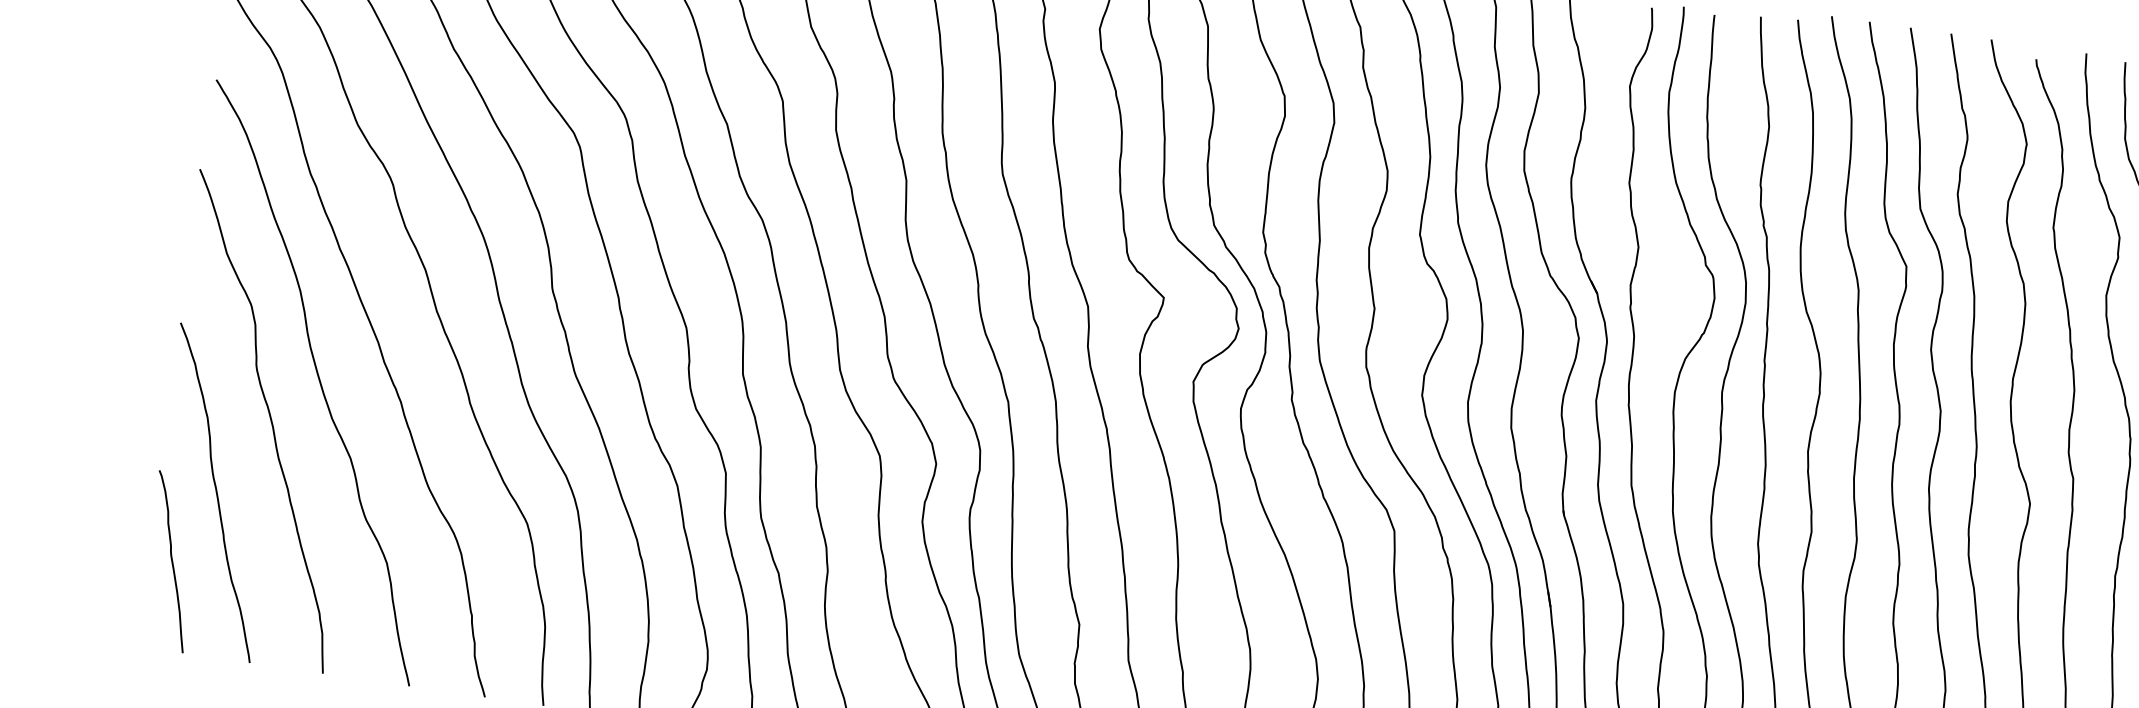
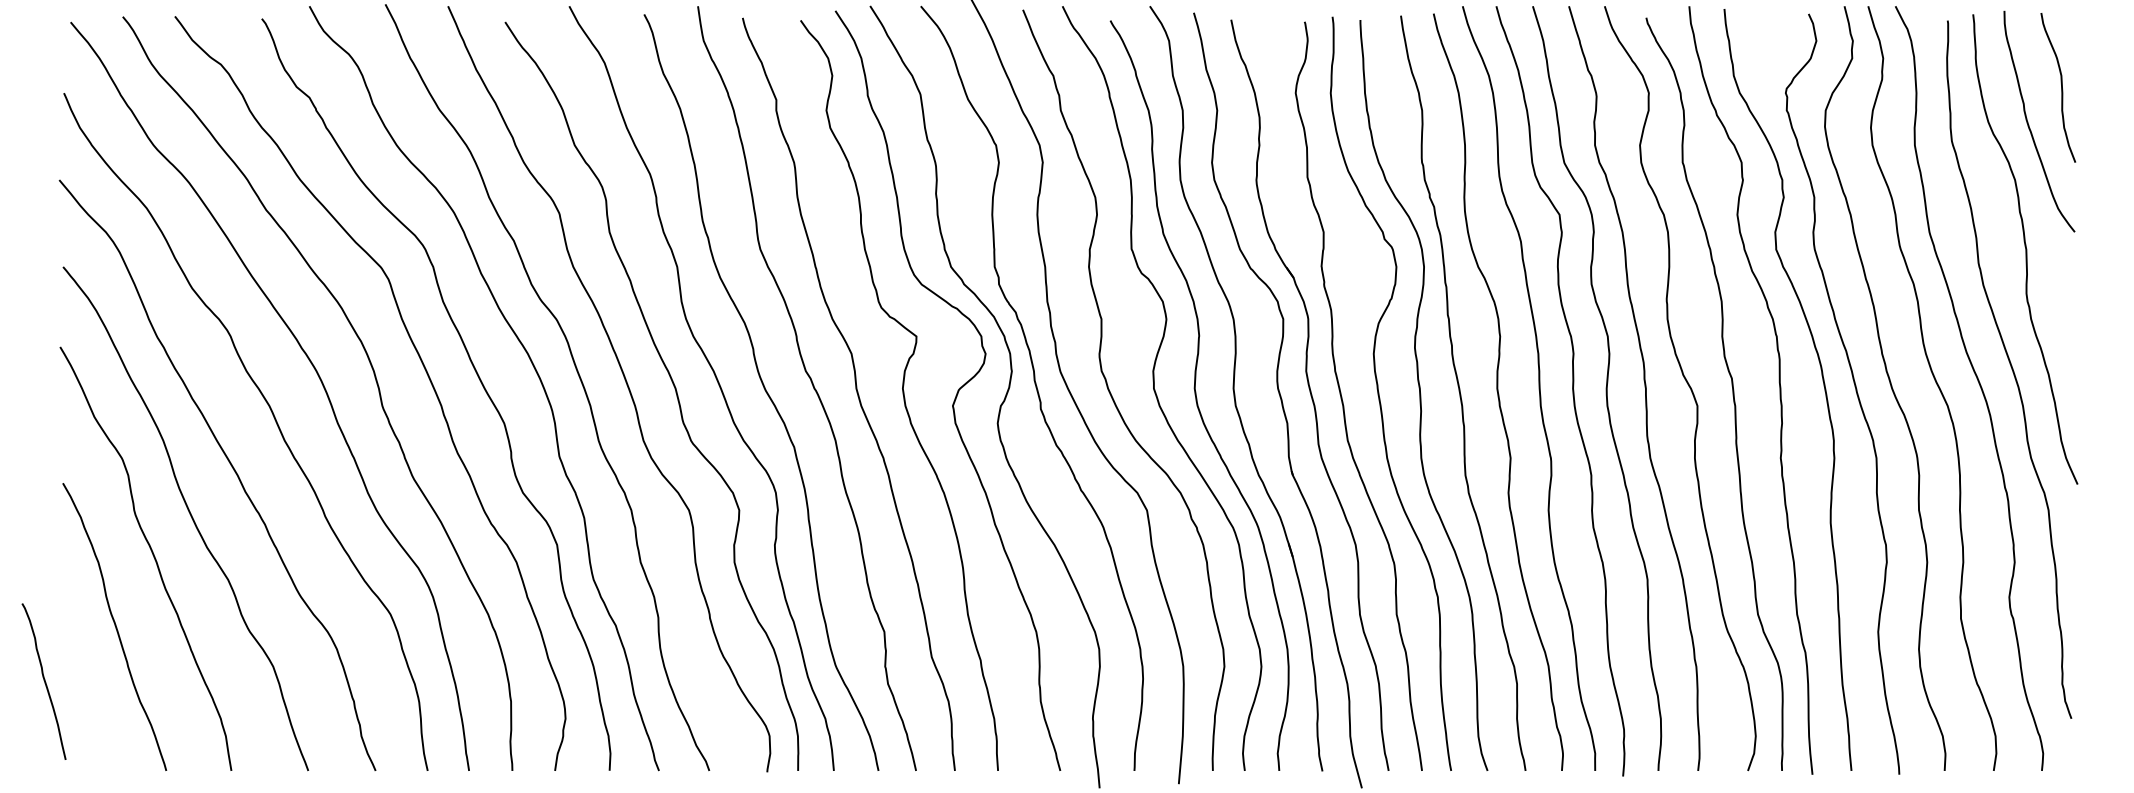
curve: (170, 560) -> (43, 680), moved

